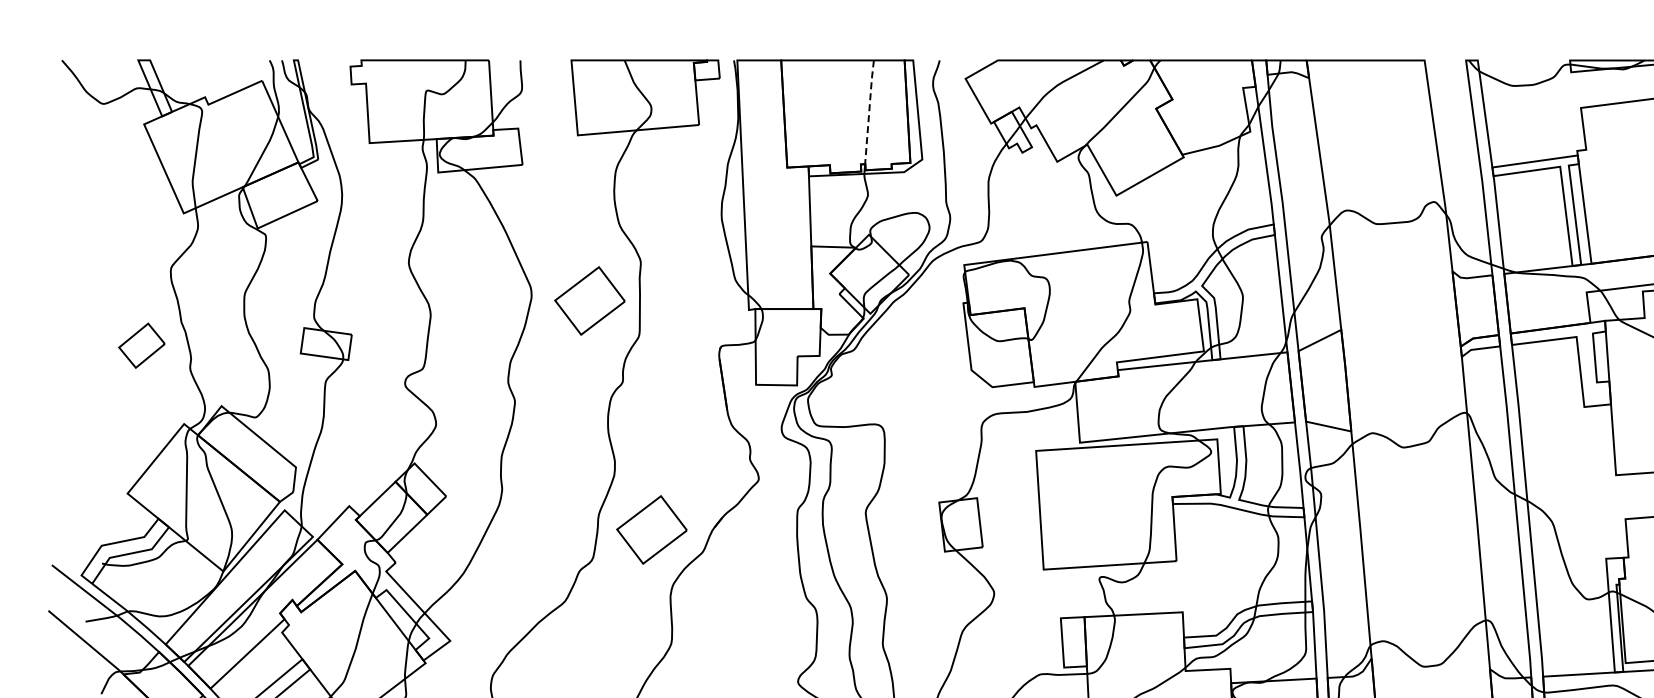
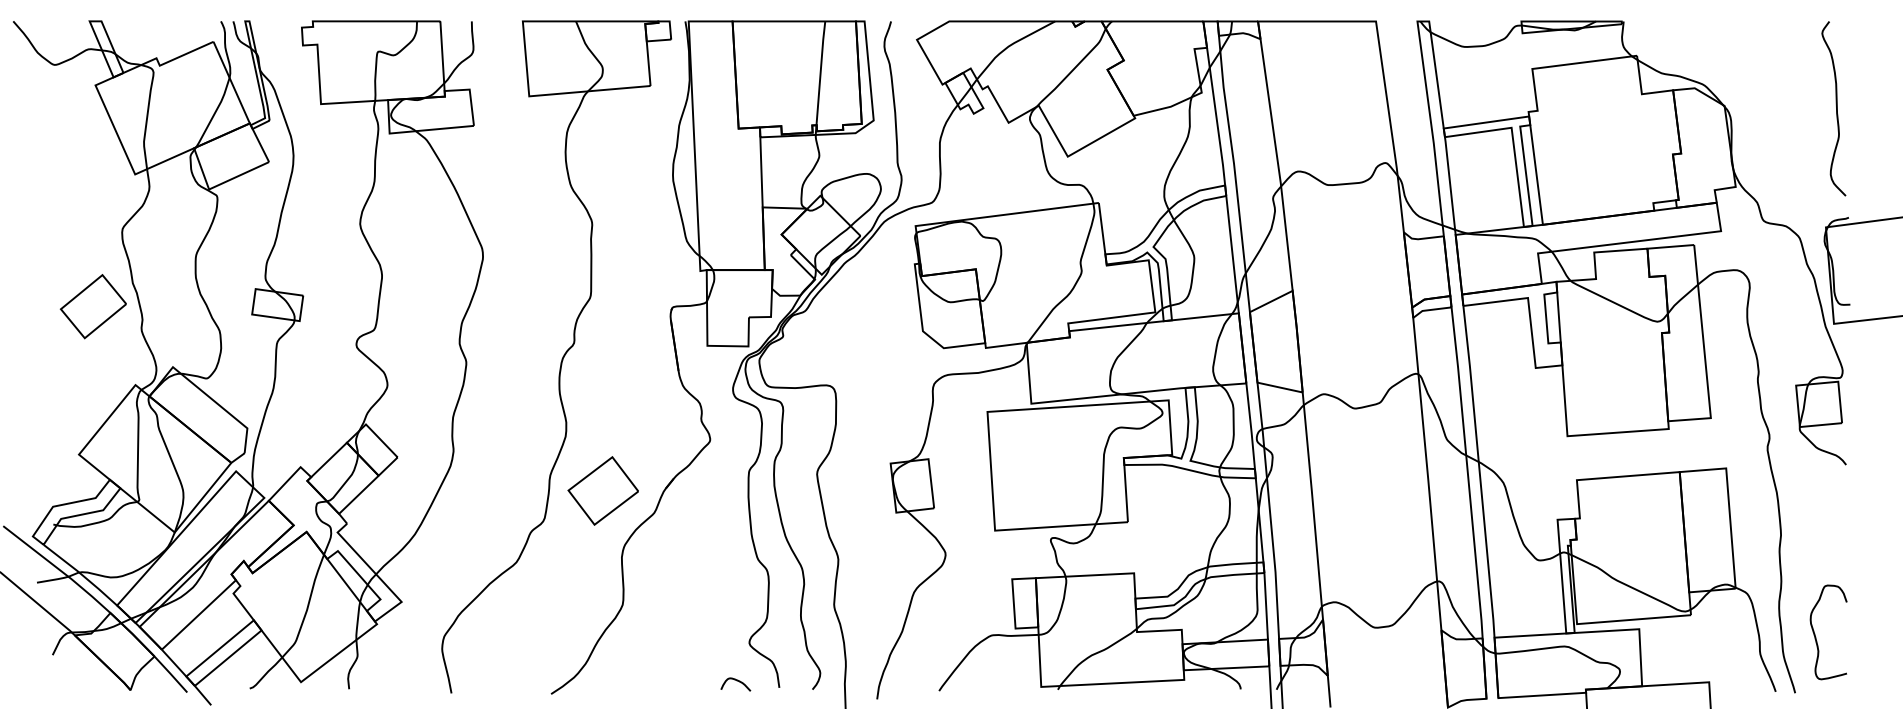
line: (869, 111) -> (820, 72), dashed -> solid
part: (589, 300) -> (540, 261), removed
part: (141, 345) -> (92, 306), size x1.43

